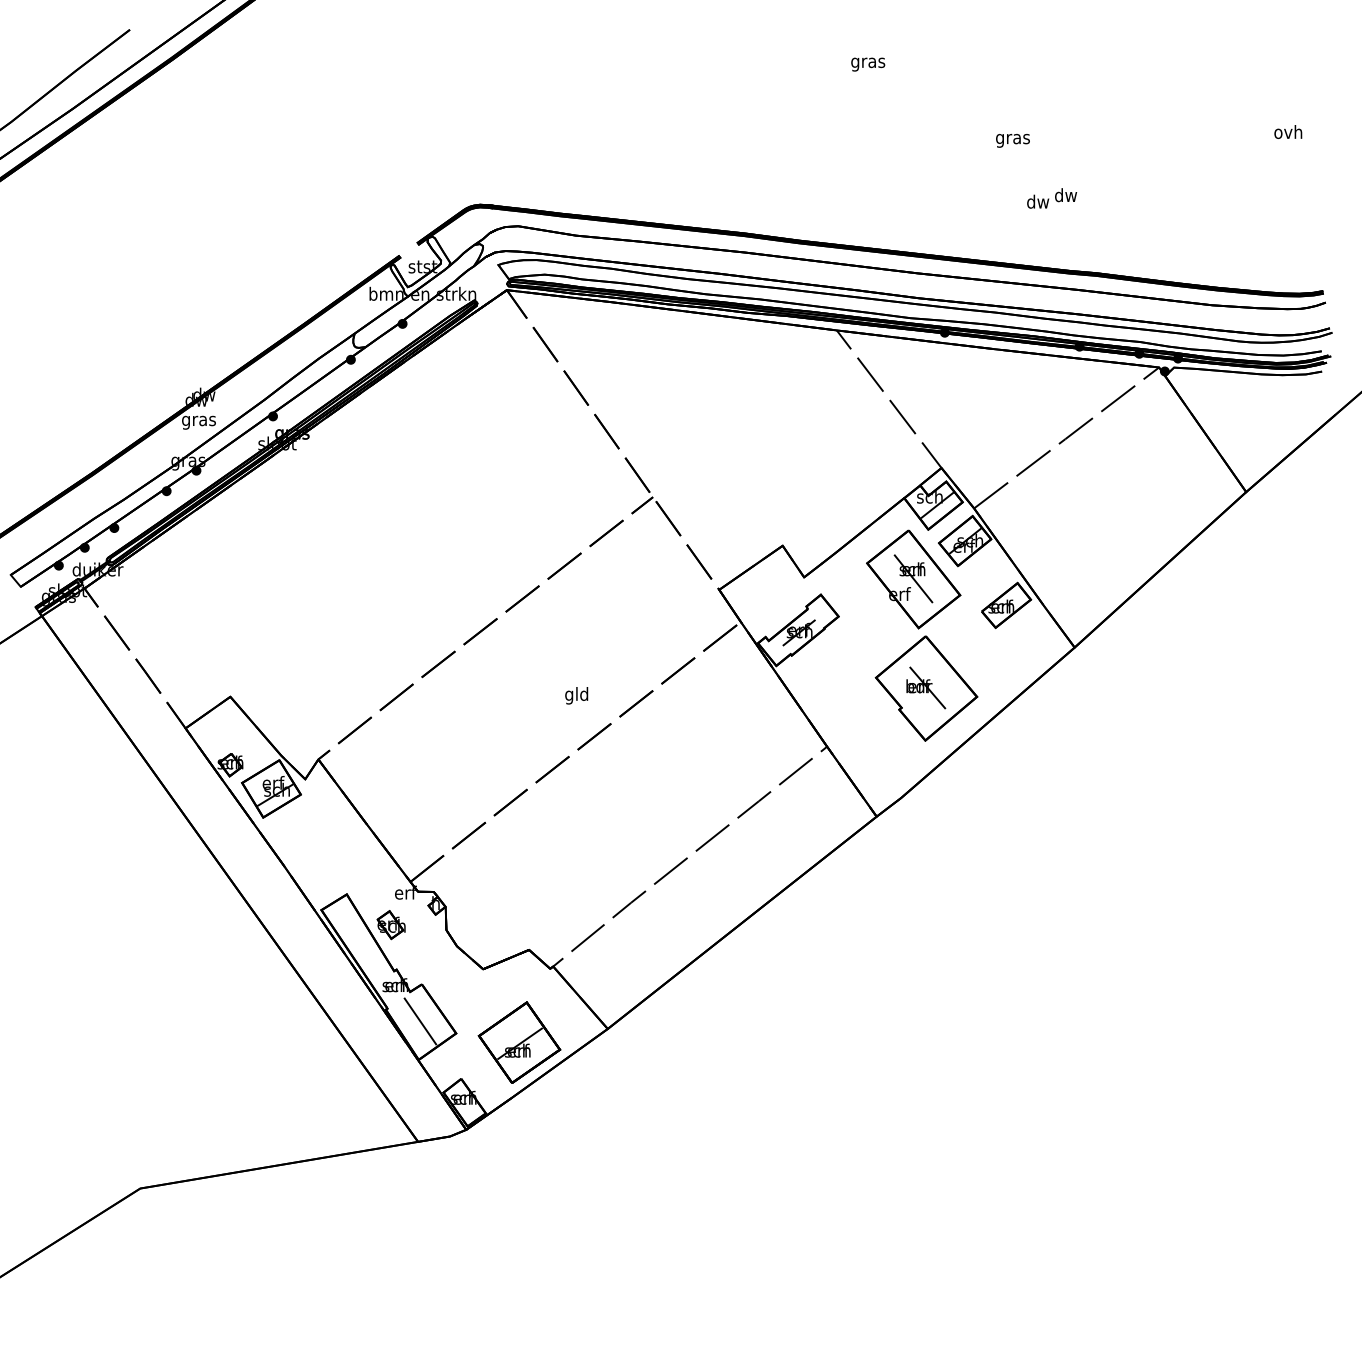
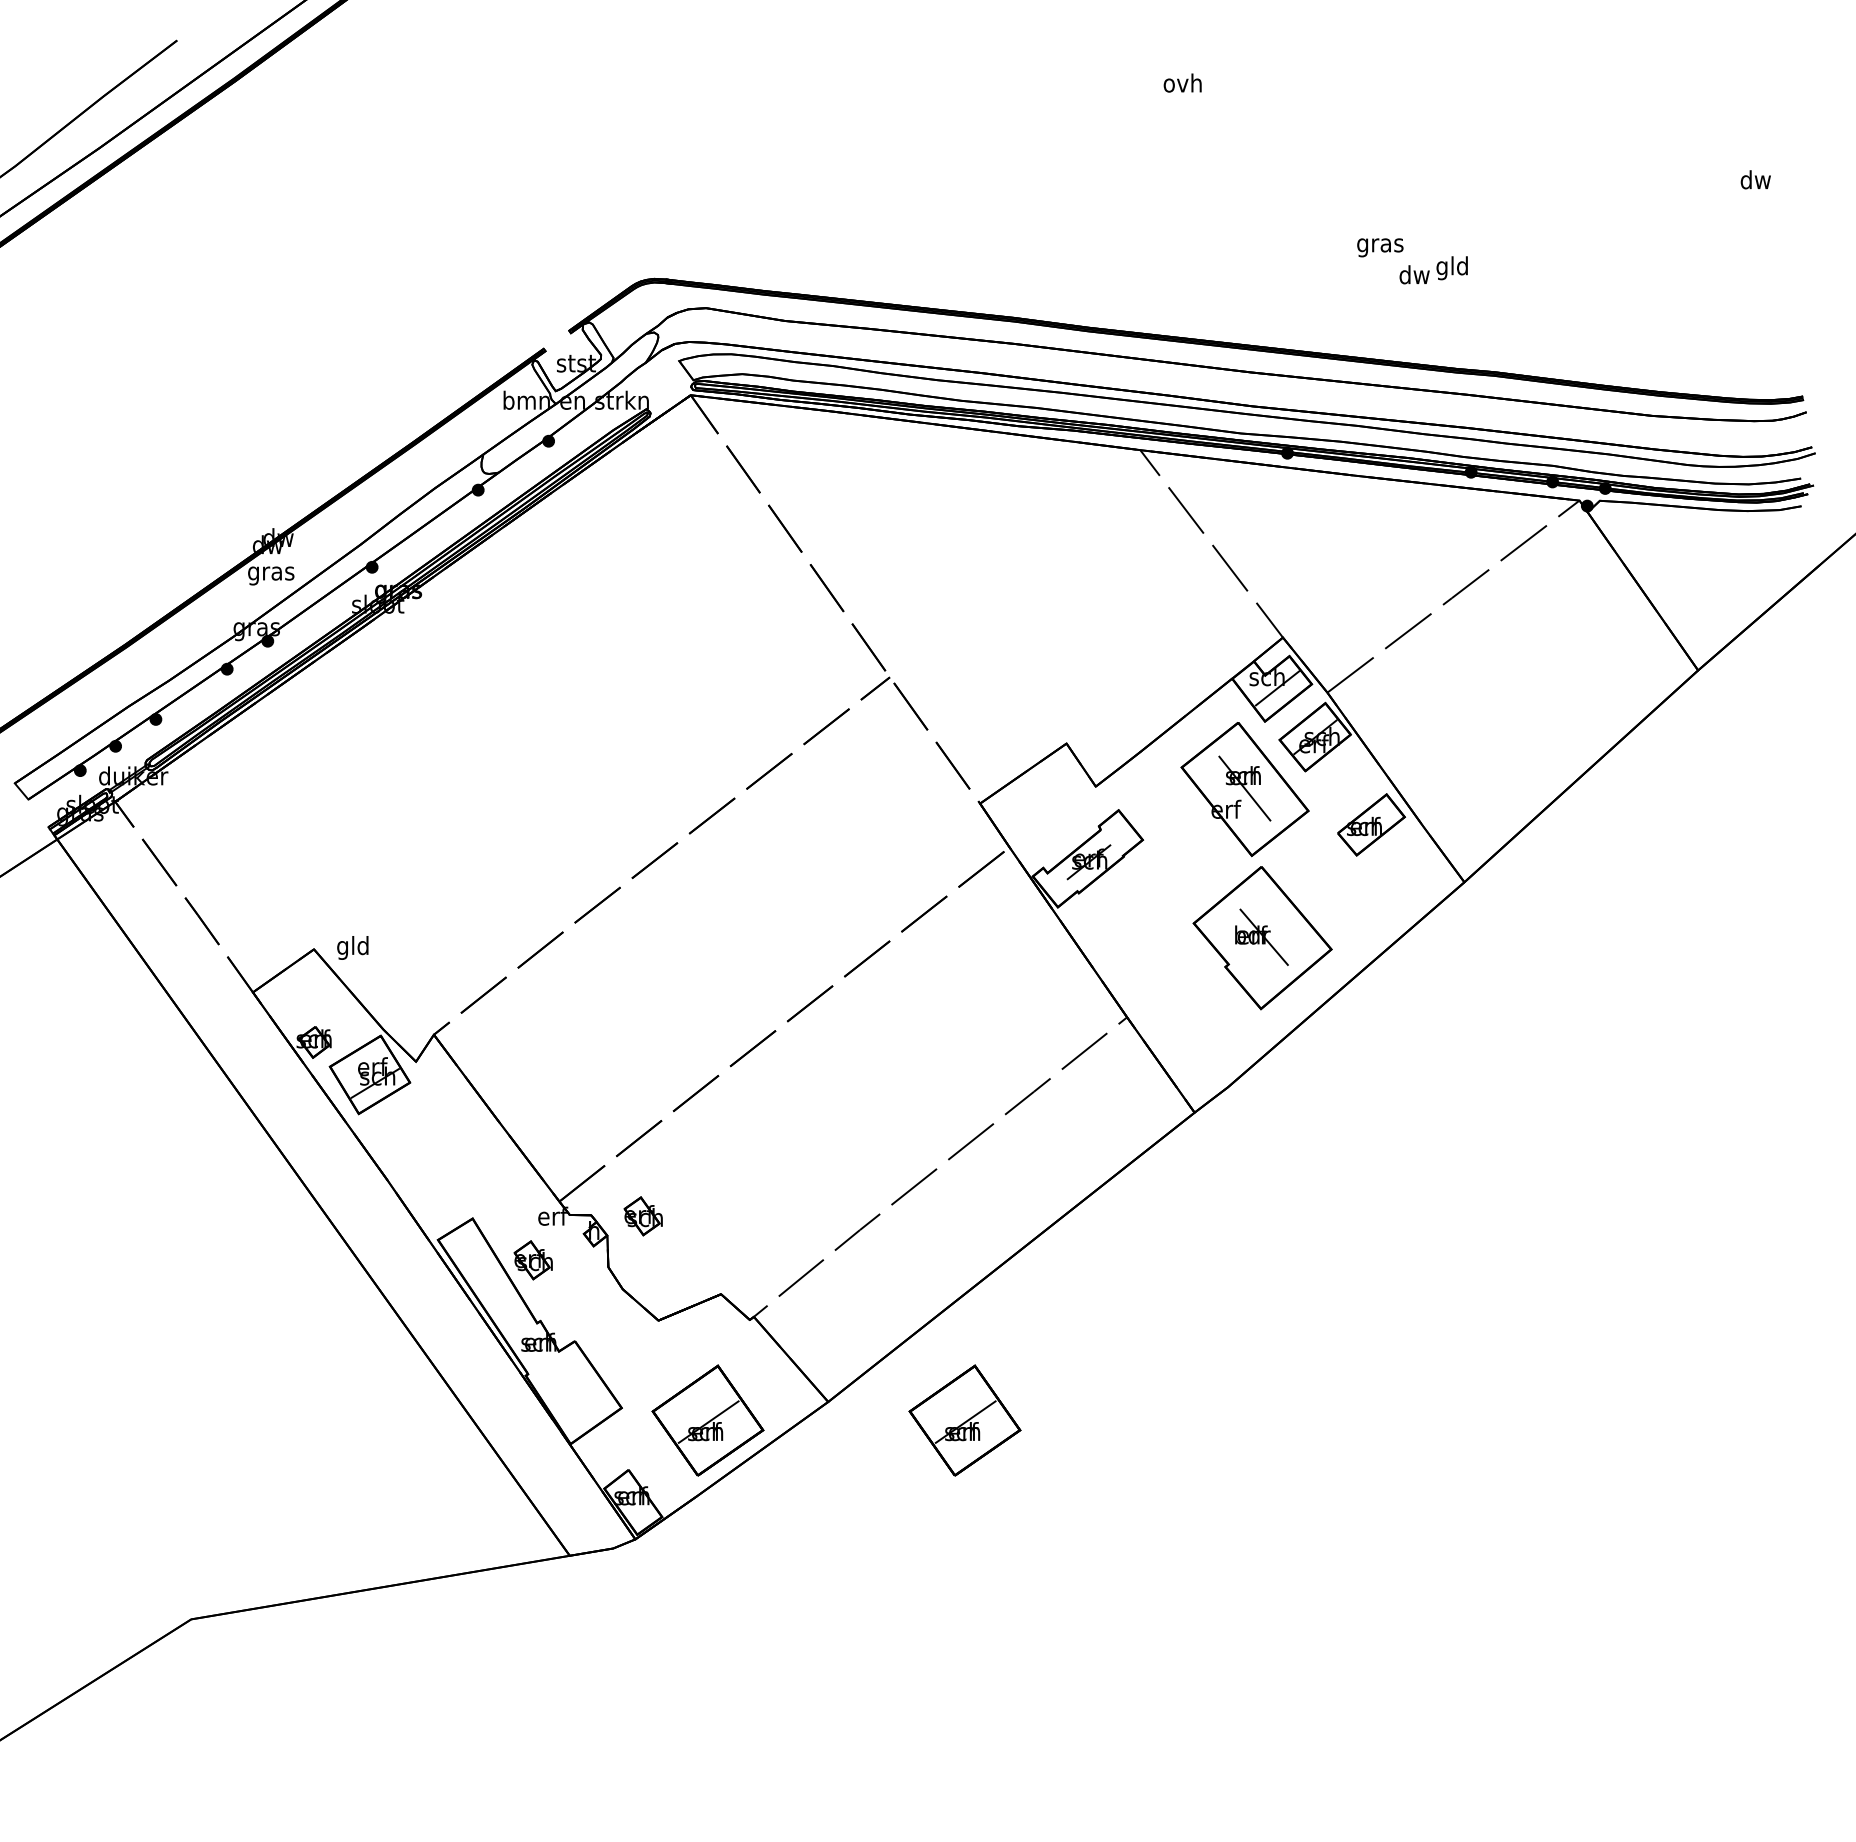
text: (867, 62) -> (1182, 85), gras -> ovh
text: (1288, 131) -> (1755, 179), ovh -> dw
text: (1013, 140) -> (1380, 247), moved
text: (1065, 197) -> (1451, 268), dw -> gld
text: (576, 695) -> (352, 947), moved
part: (471, 892) -> (642, 1216), added
line: (420, 1021) -> (572, 1391), removed
part: (707, 1042) -> (964, 1420), added

